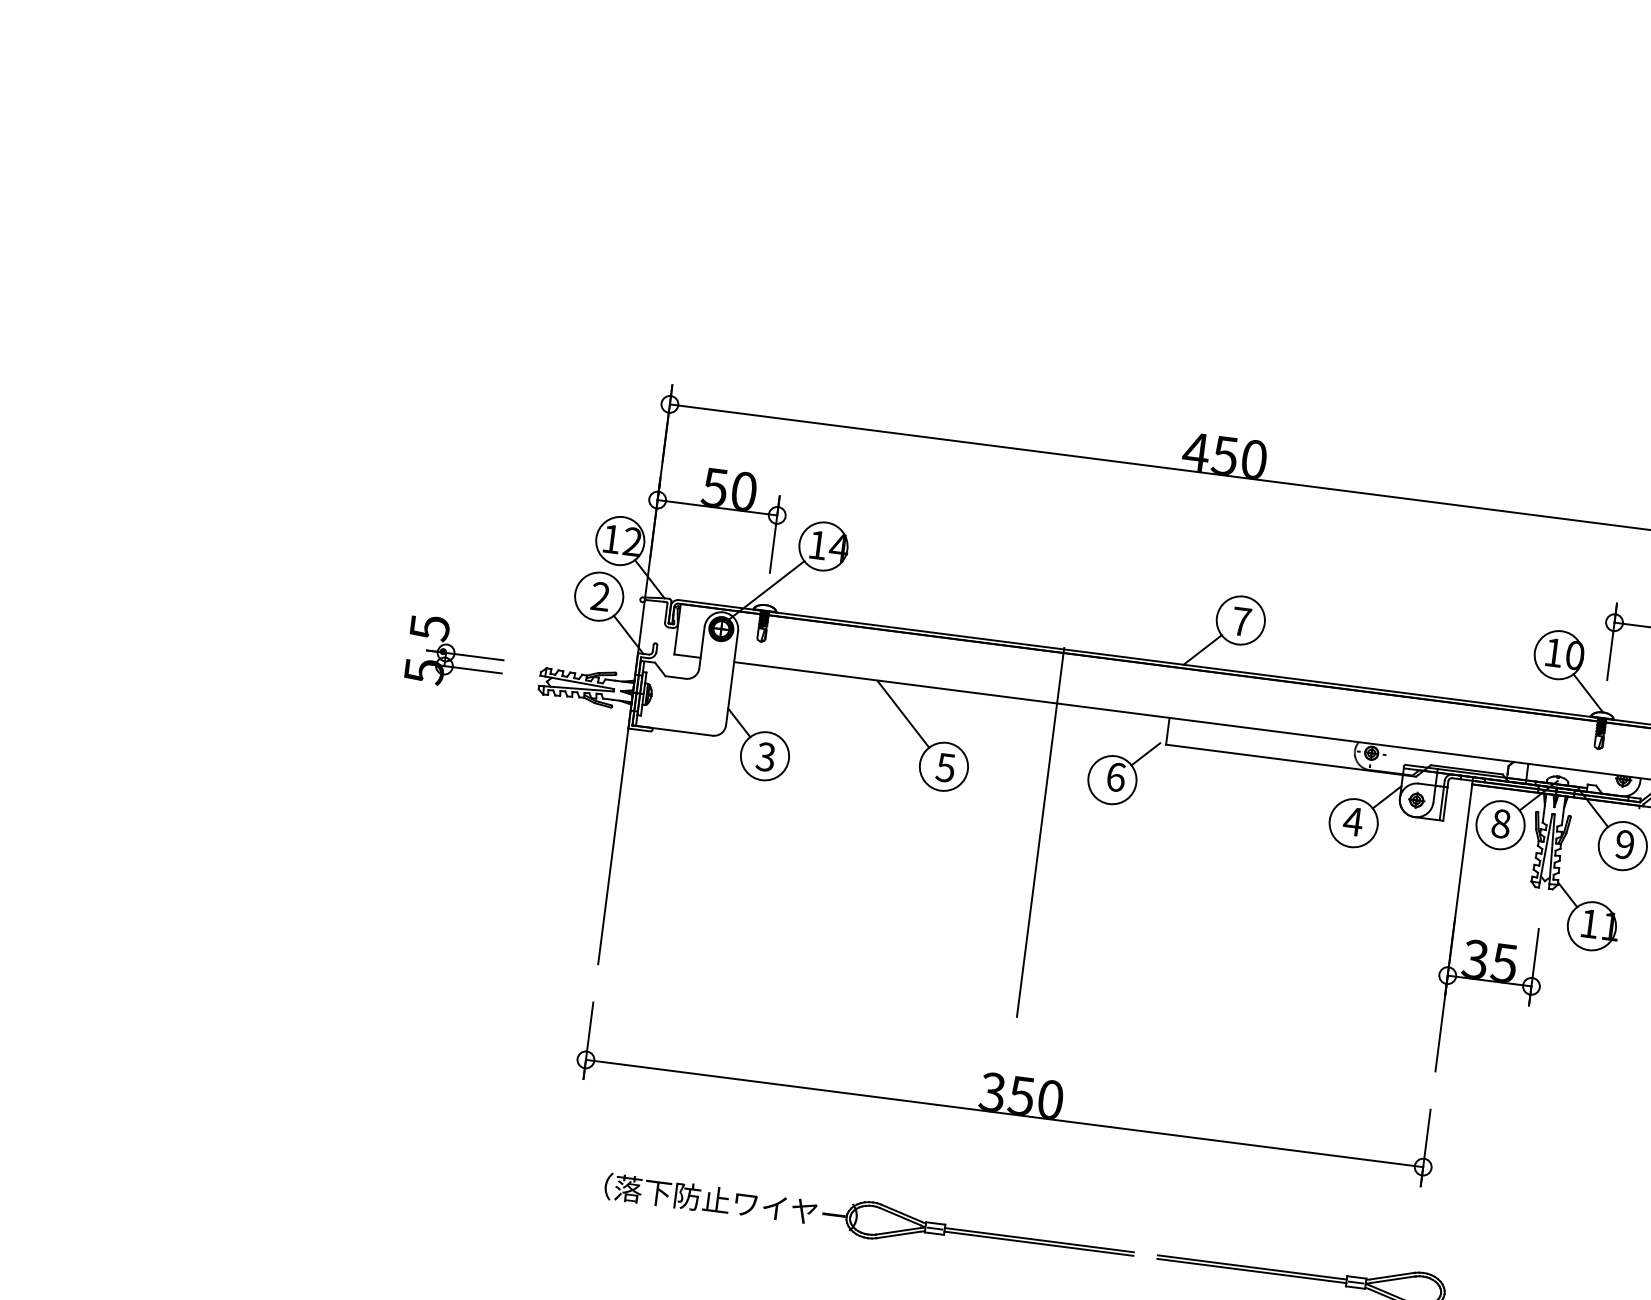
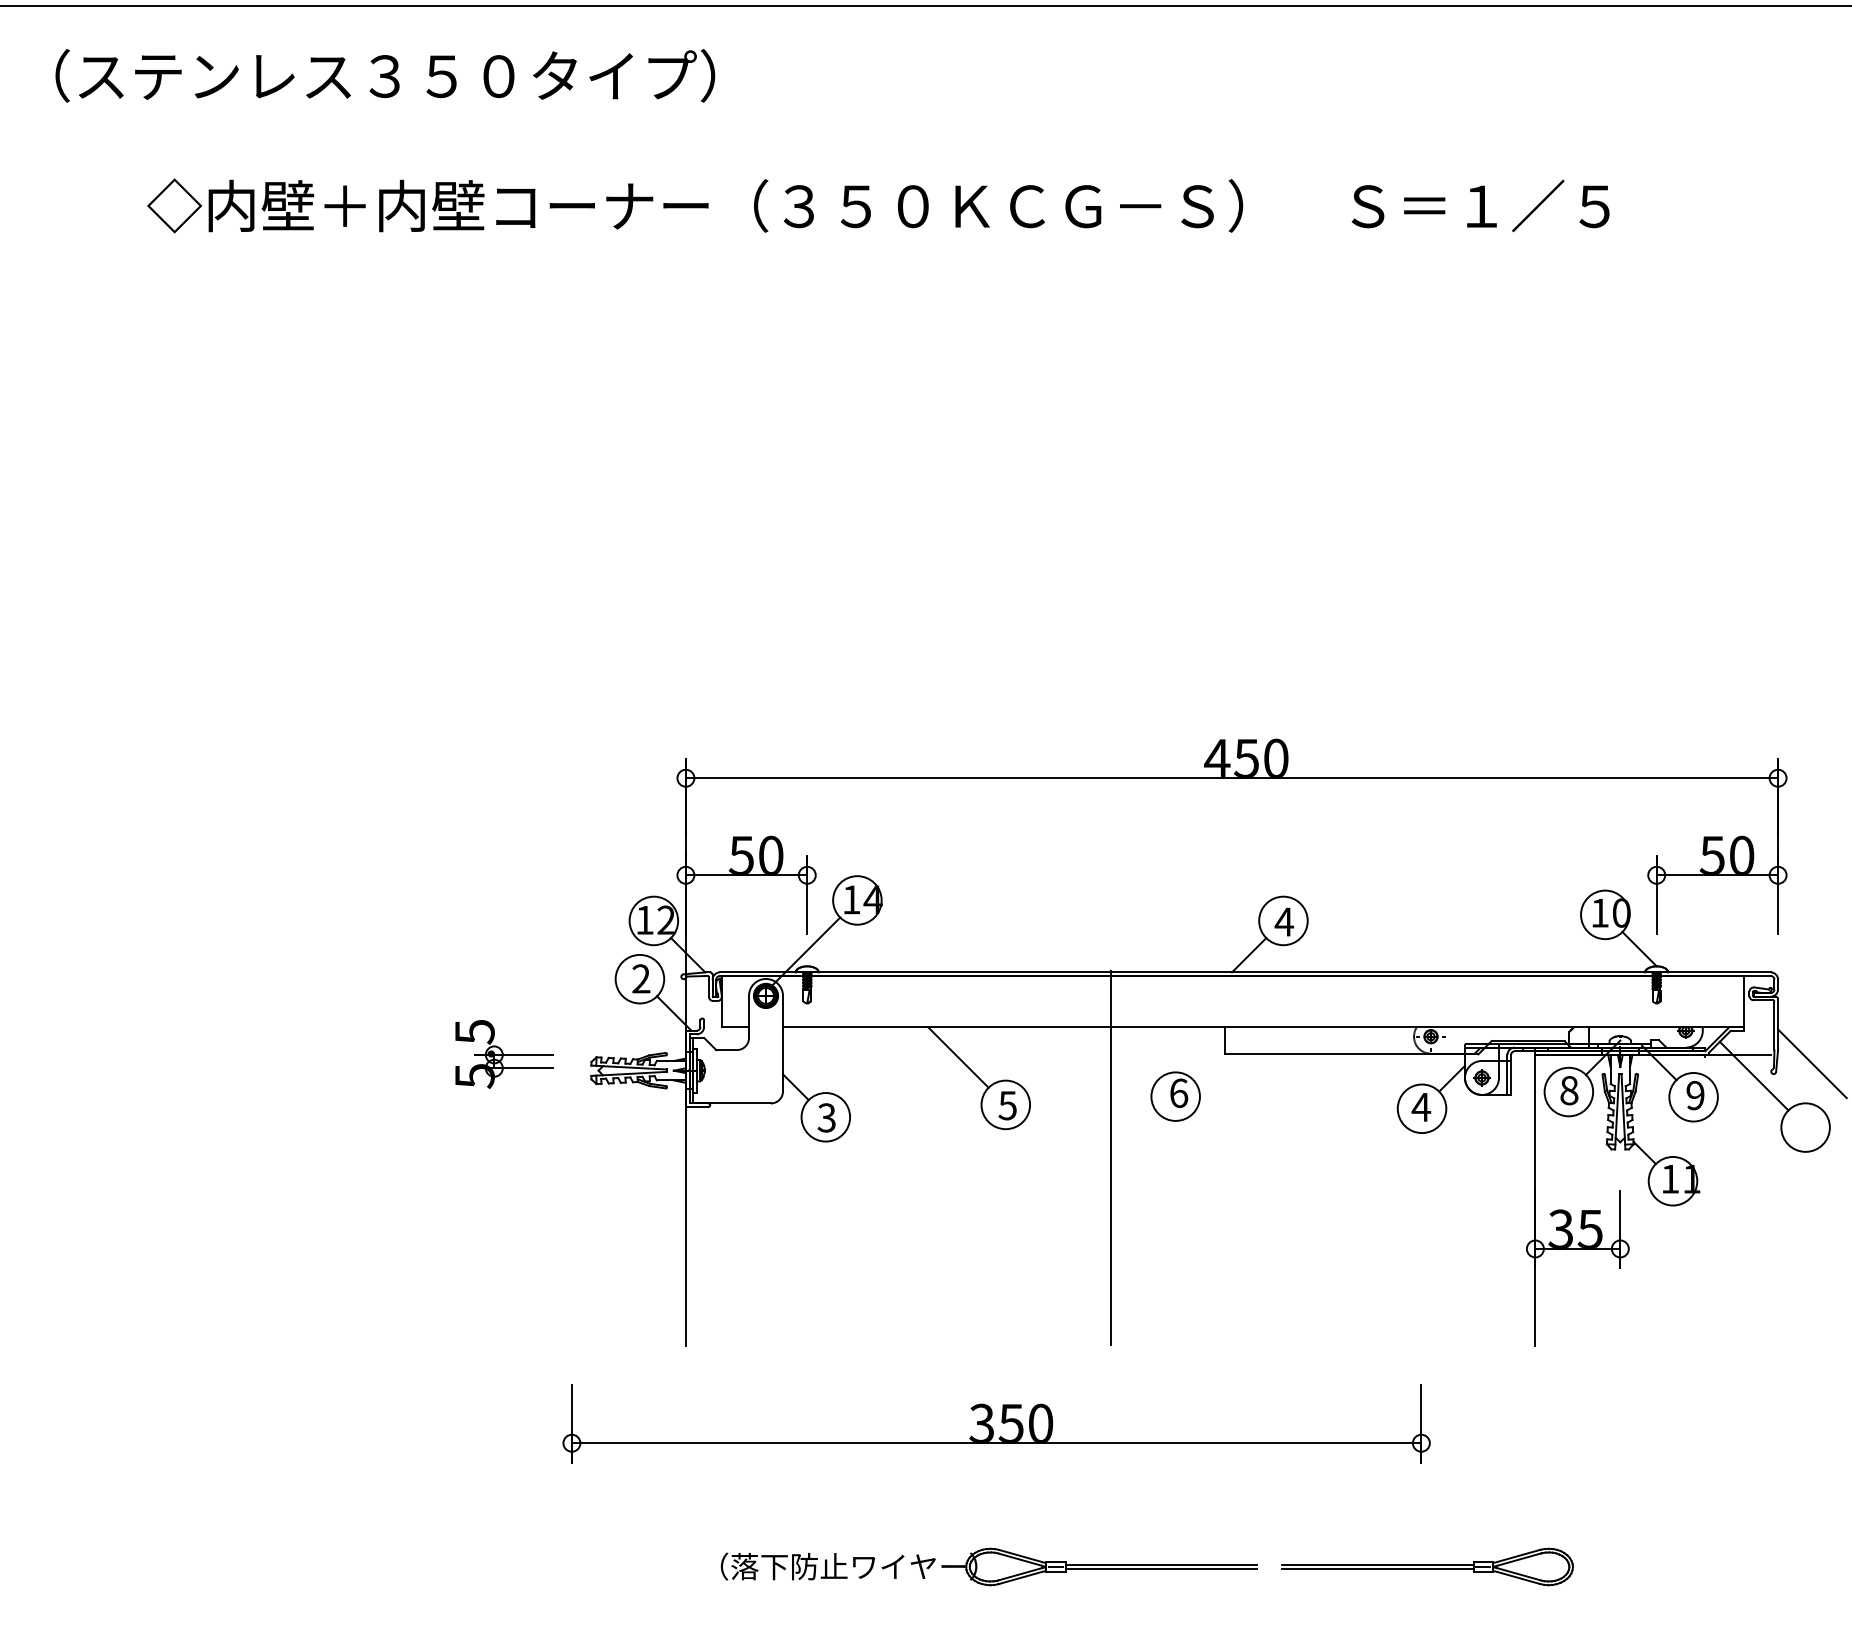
text: (1241, 621) -> (1284, 921), 7 -> 4
line: (1145, 754) -> (1205, 1066), removed
part: (1006, 1094) -> (996, 1423), moved

